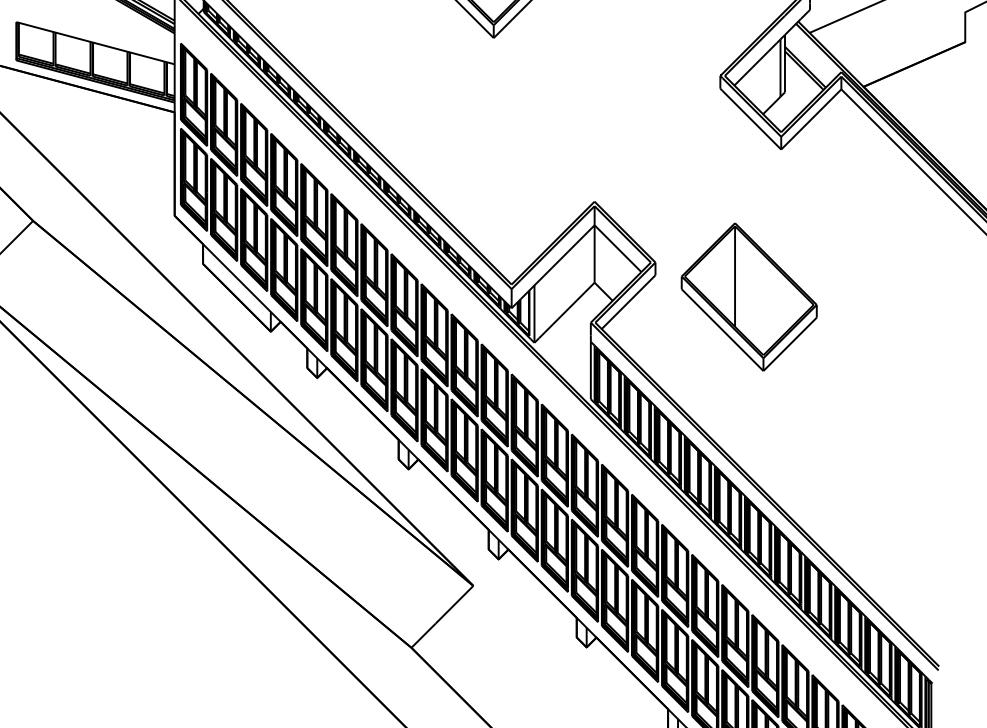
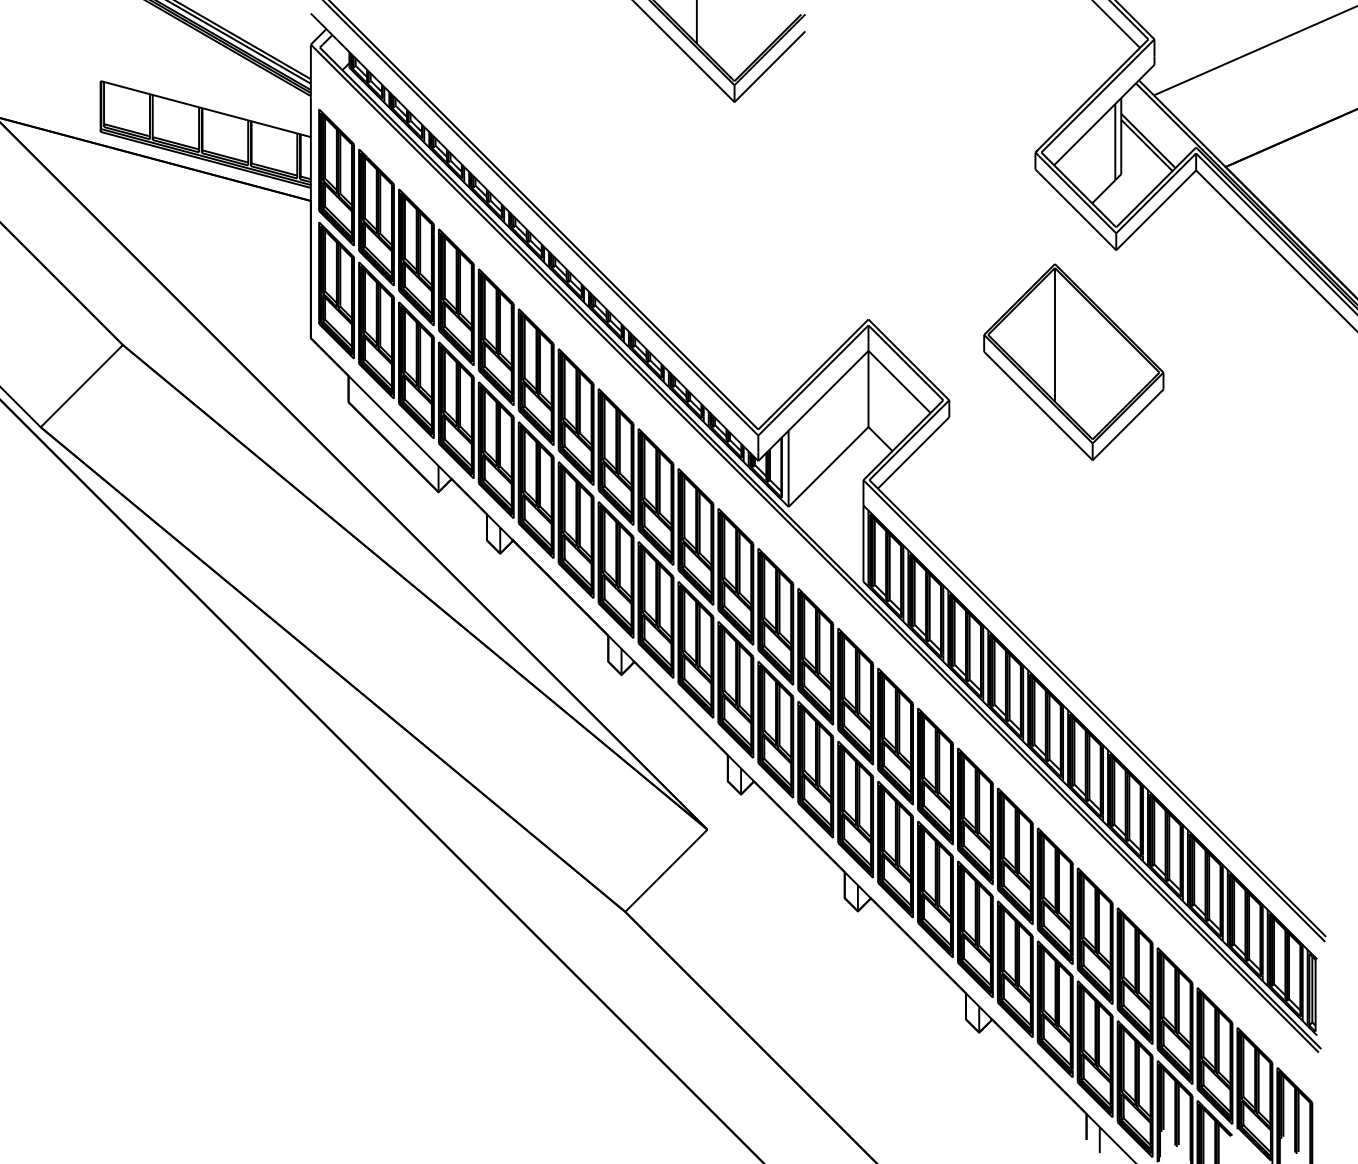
part: (749, 296) -> (1073, 361), moved

